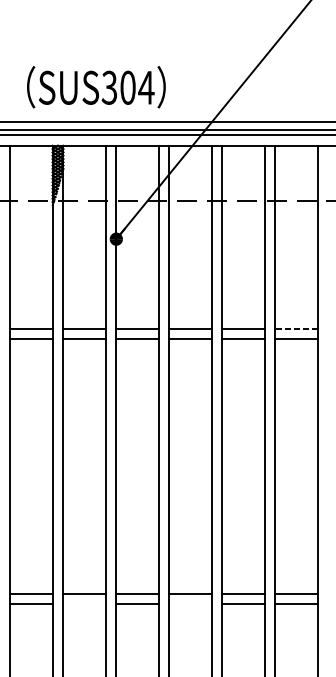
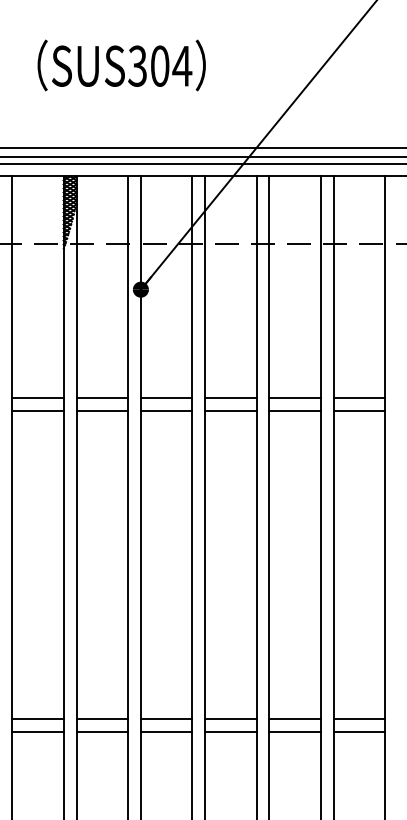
text: (96, 87) -> (121, 65), moved
line: (296, 329) -> (359, 398), dashed -> solid
line: (84, 604) -> (102, 732), added
line: (190, 604) -> (230, 732), added

